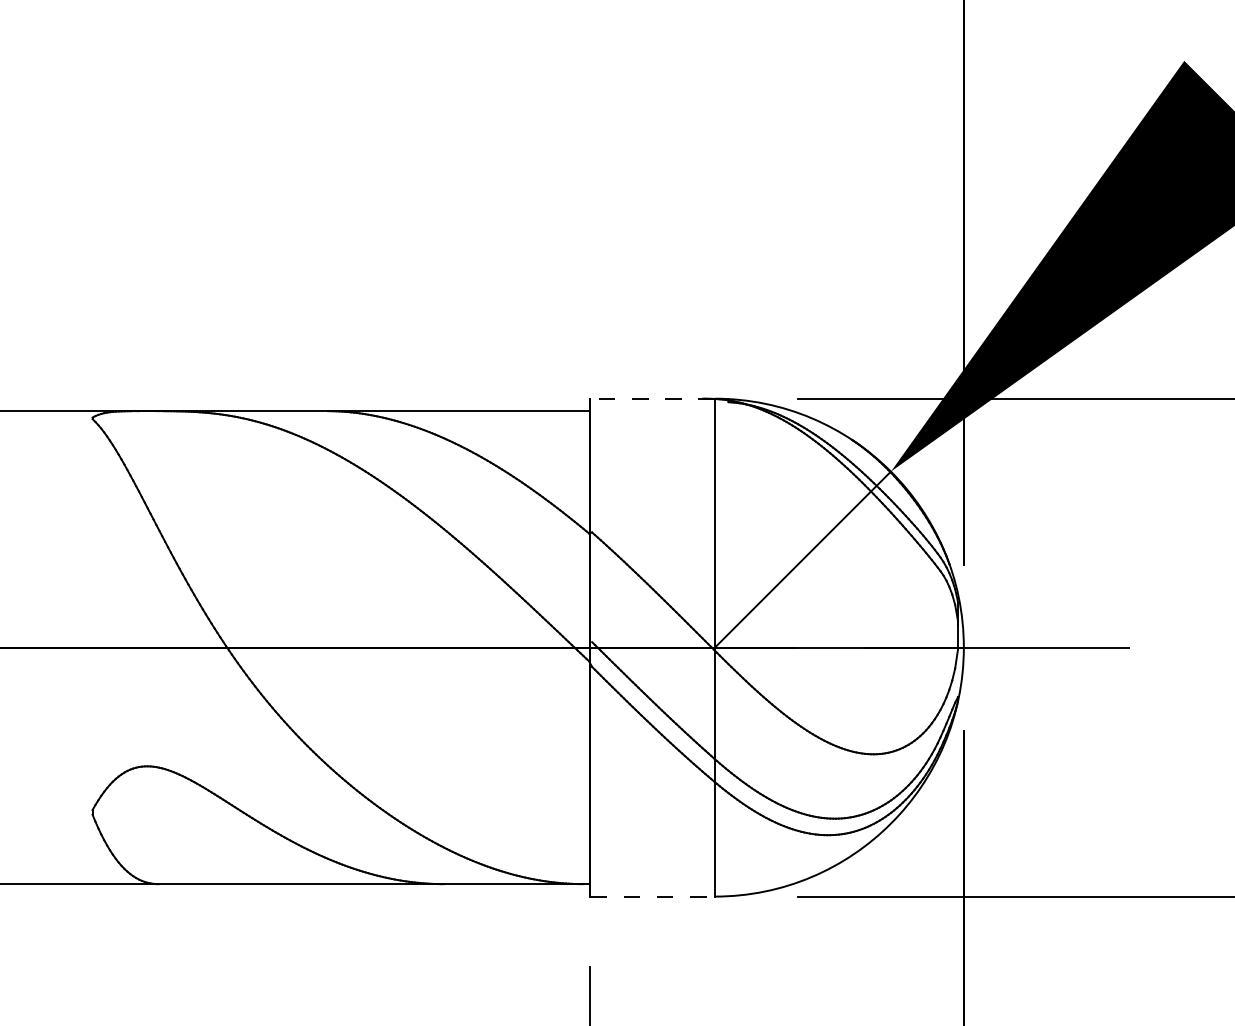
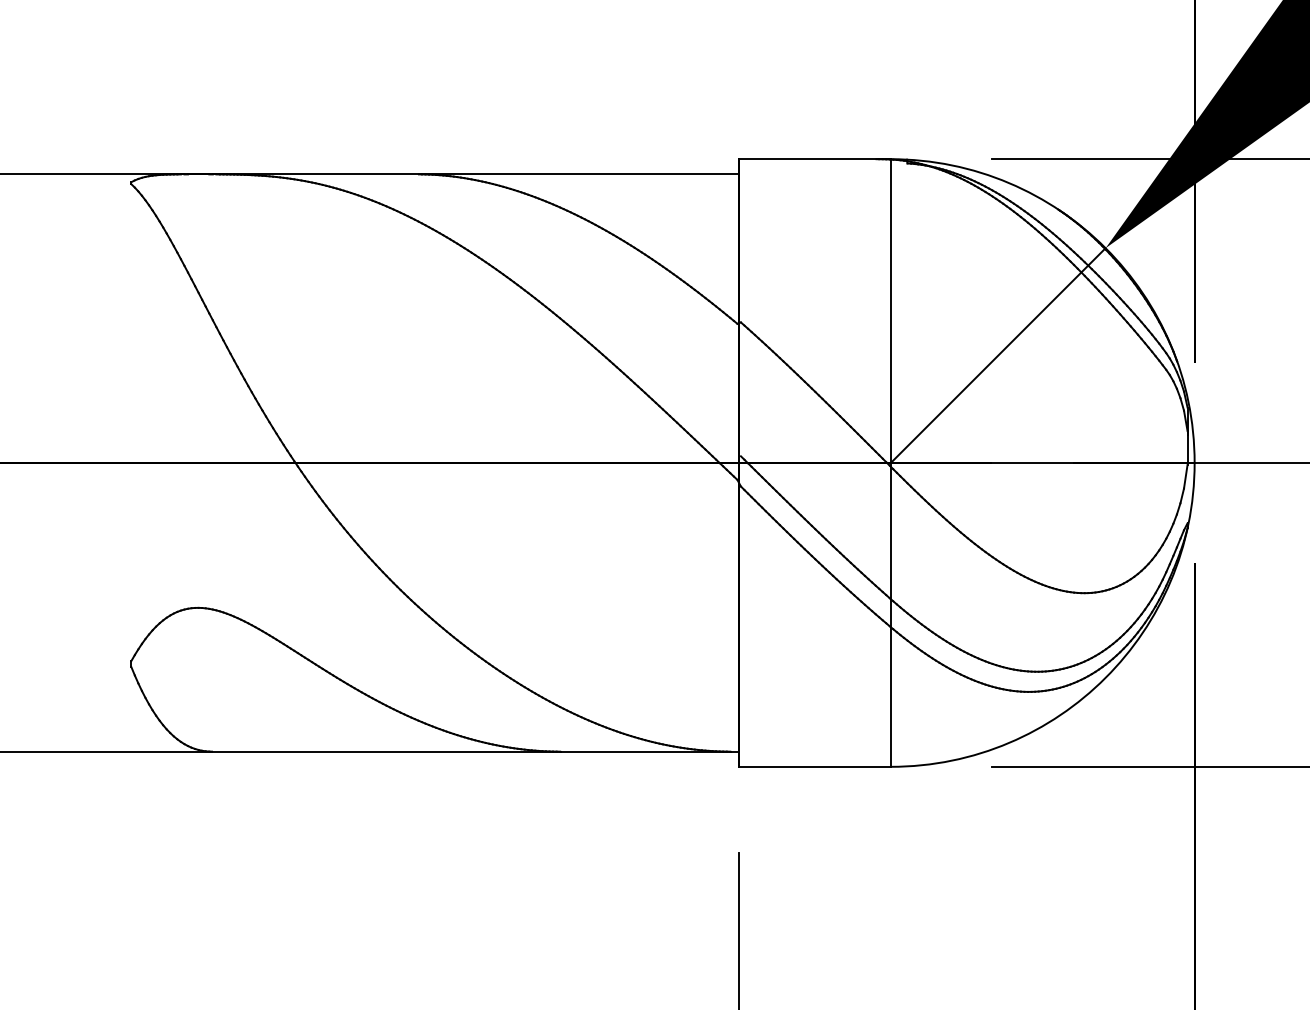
line: (652, 398) -> (814, 158), dashed -> solid
line: (653, 896) -> (815, 766), dashed -> solid

